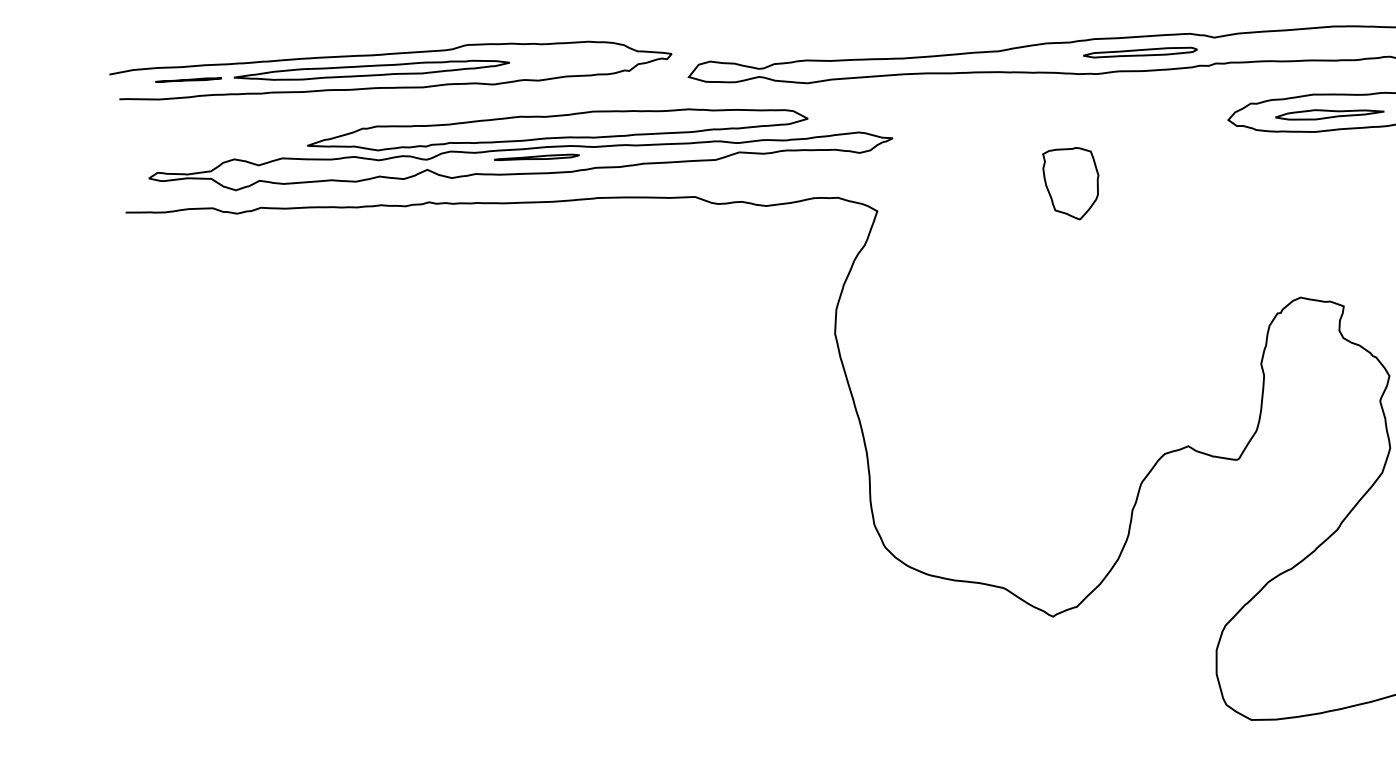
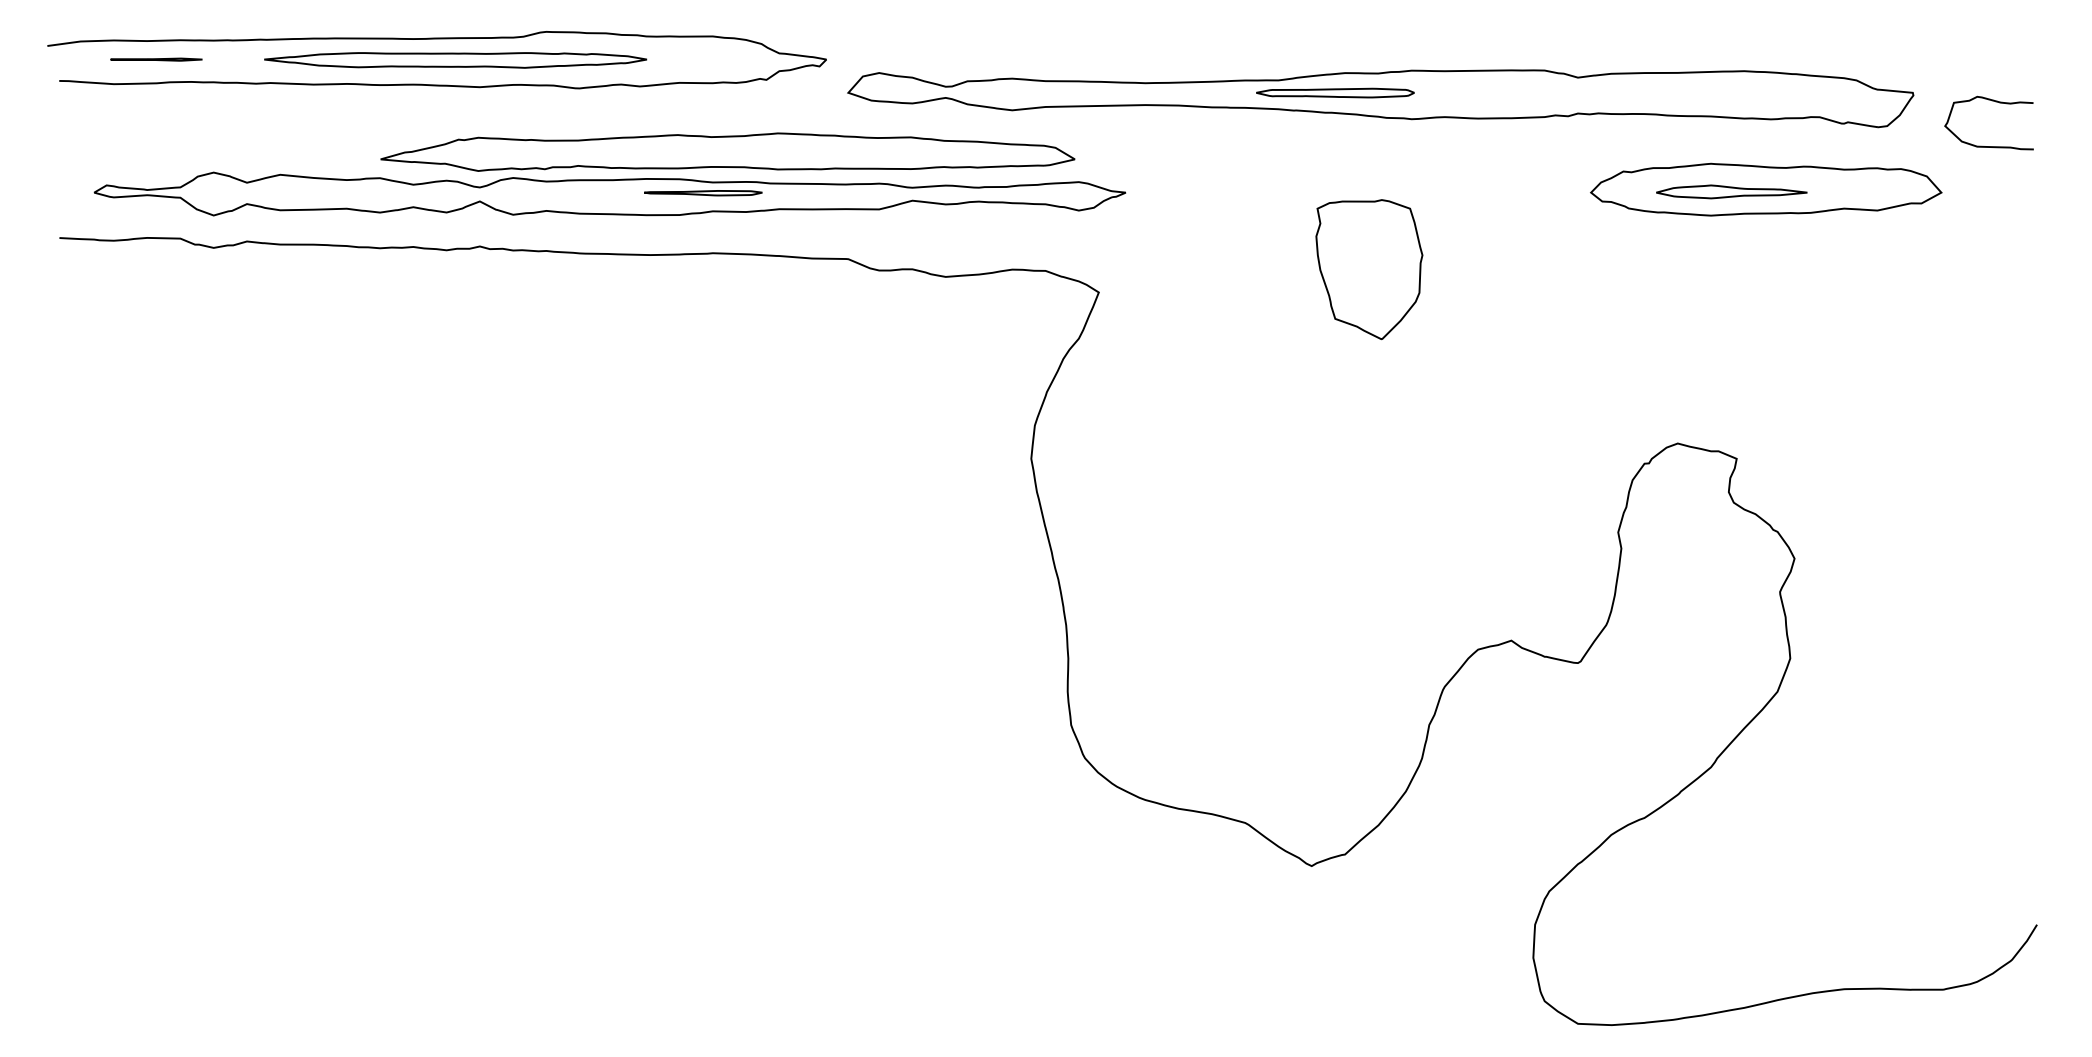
part: (1140, 52) -> (1335, 92), moved
part: (371, 70) -> (455, 60), moved
part: (557, 126) -> (727, 151), moved
part: (537, 158) -> (703, 193), moved
part: (1071, 183) -> (1369, 268), size x1.4

